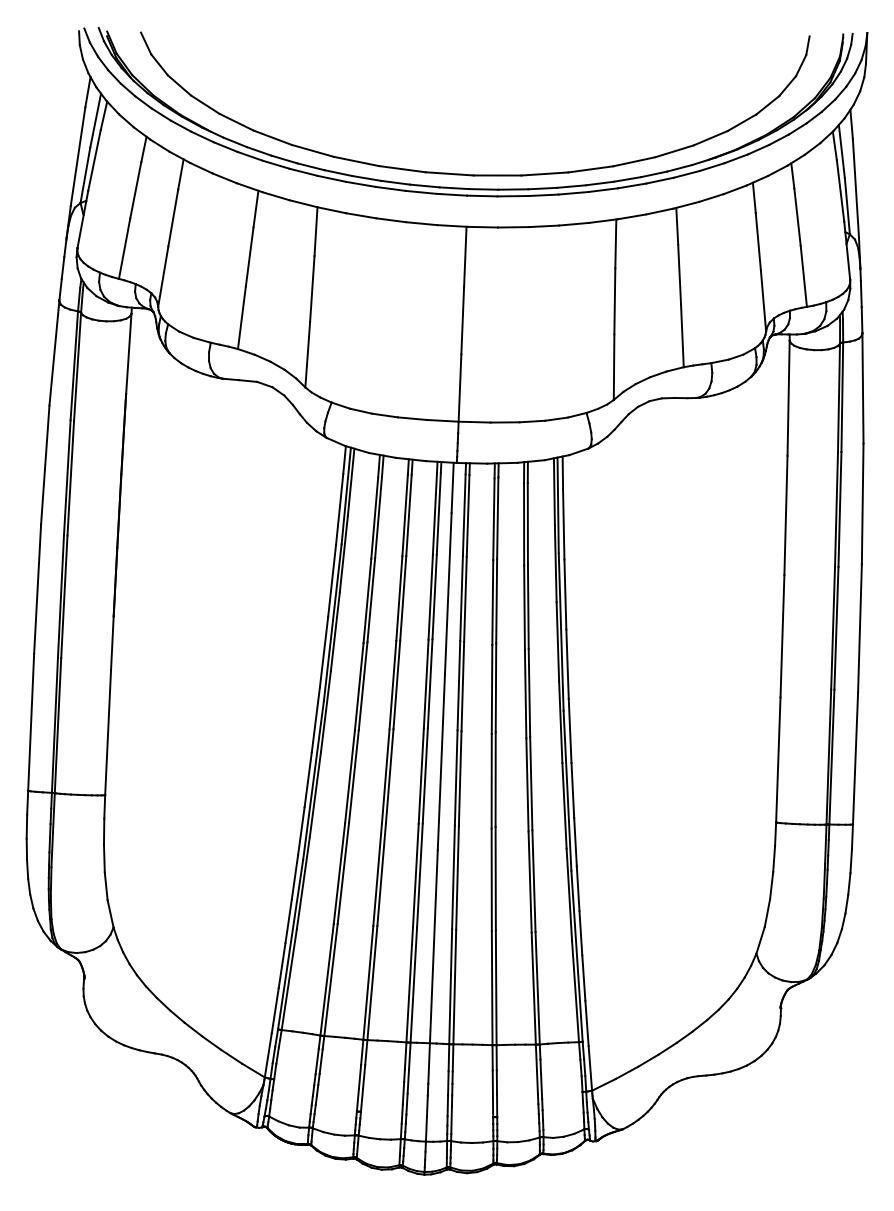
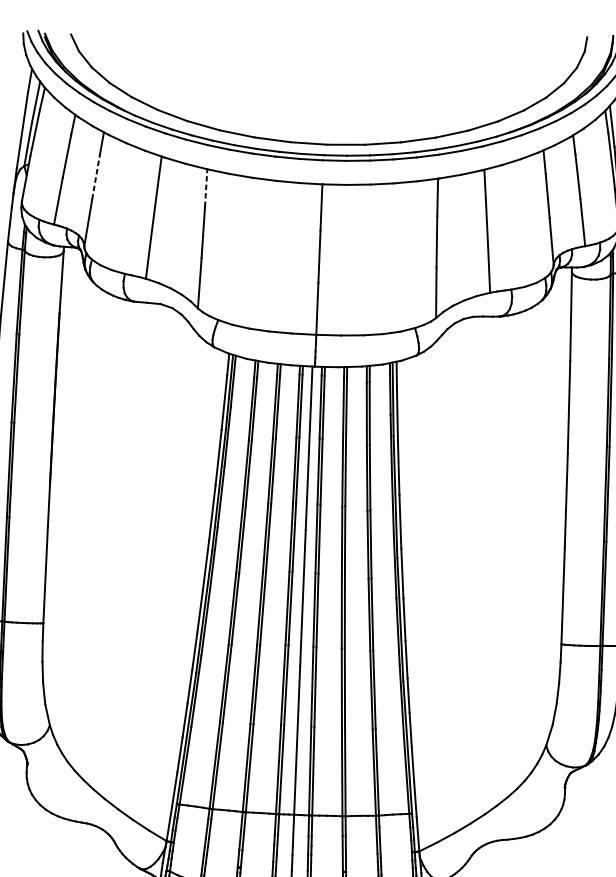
line: (173, 217) -> (96, 177), solid -> dashed
line: (316, 231) -> (206, 187), solid -> dashed

